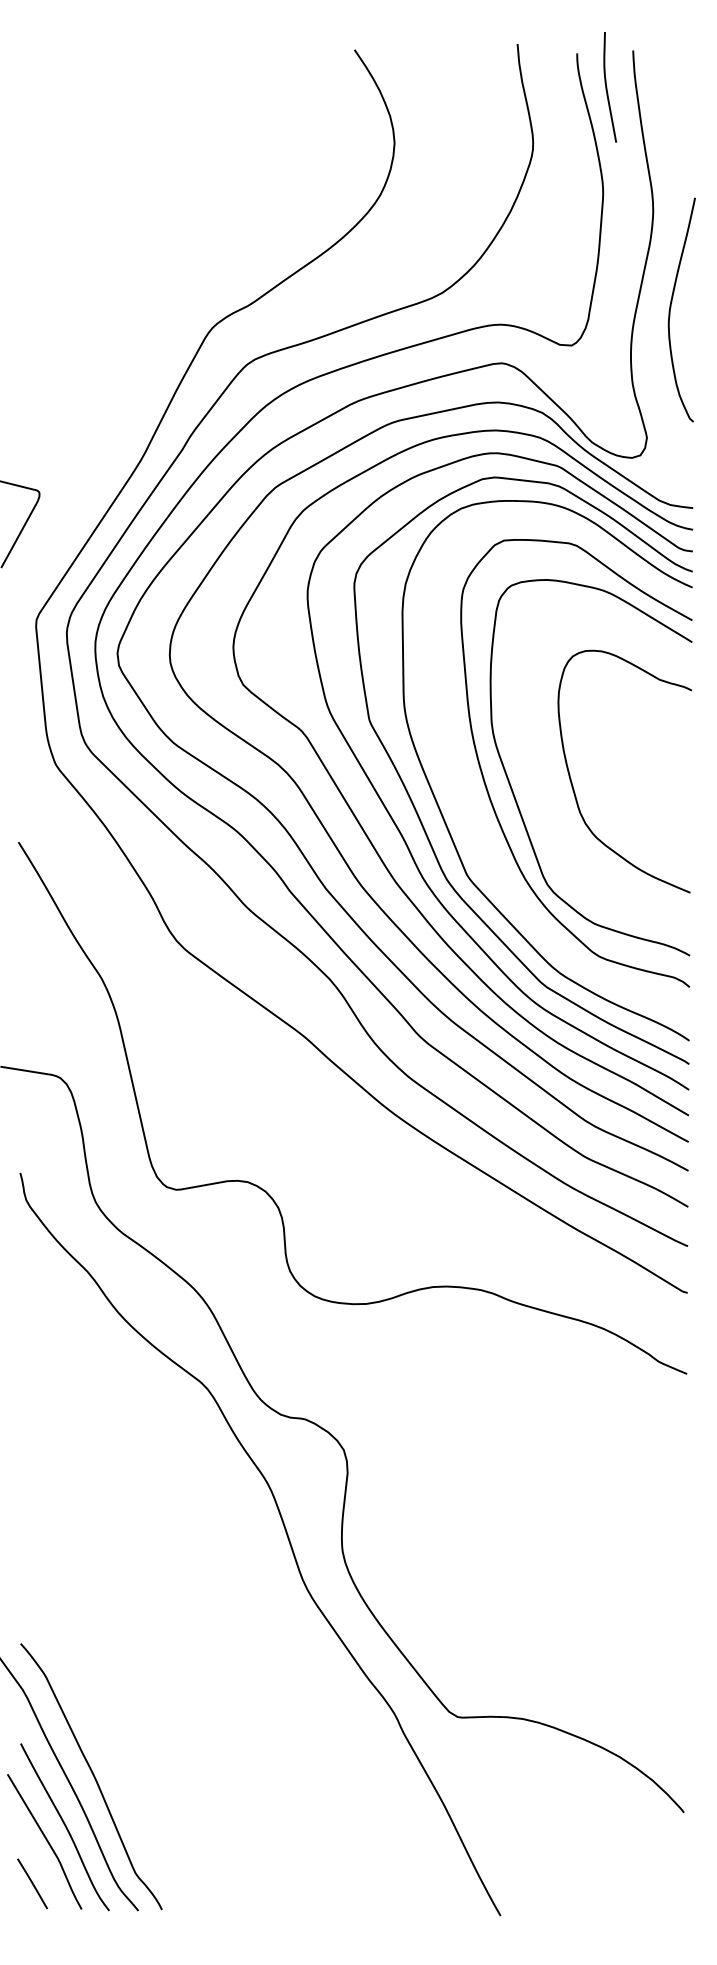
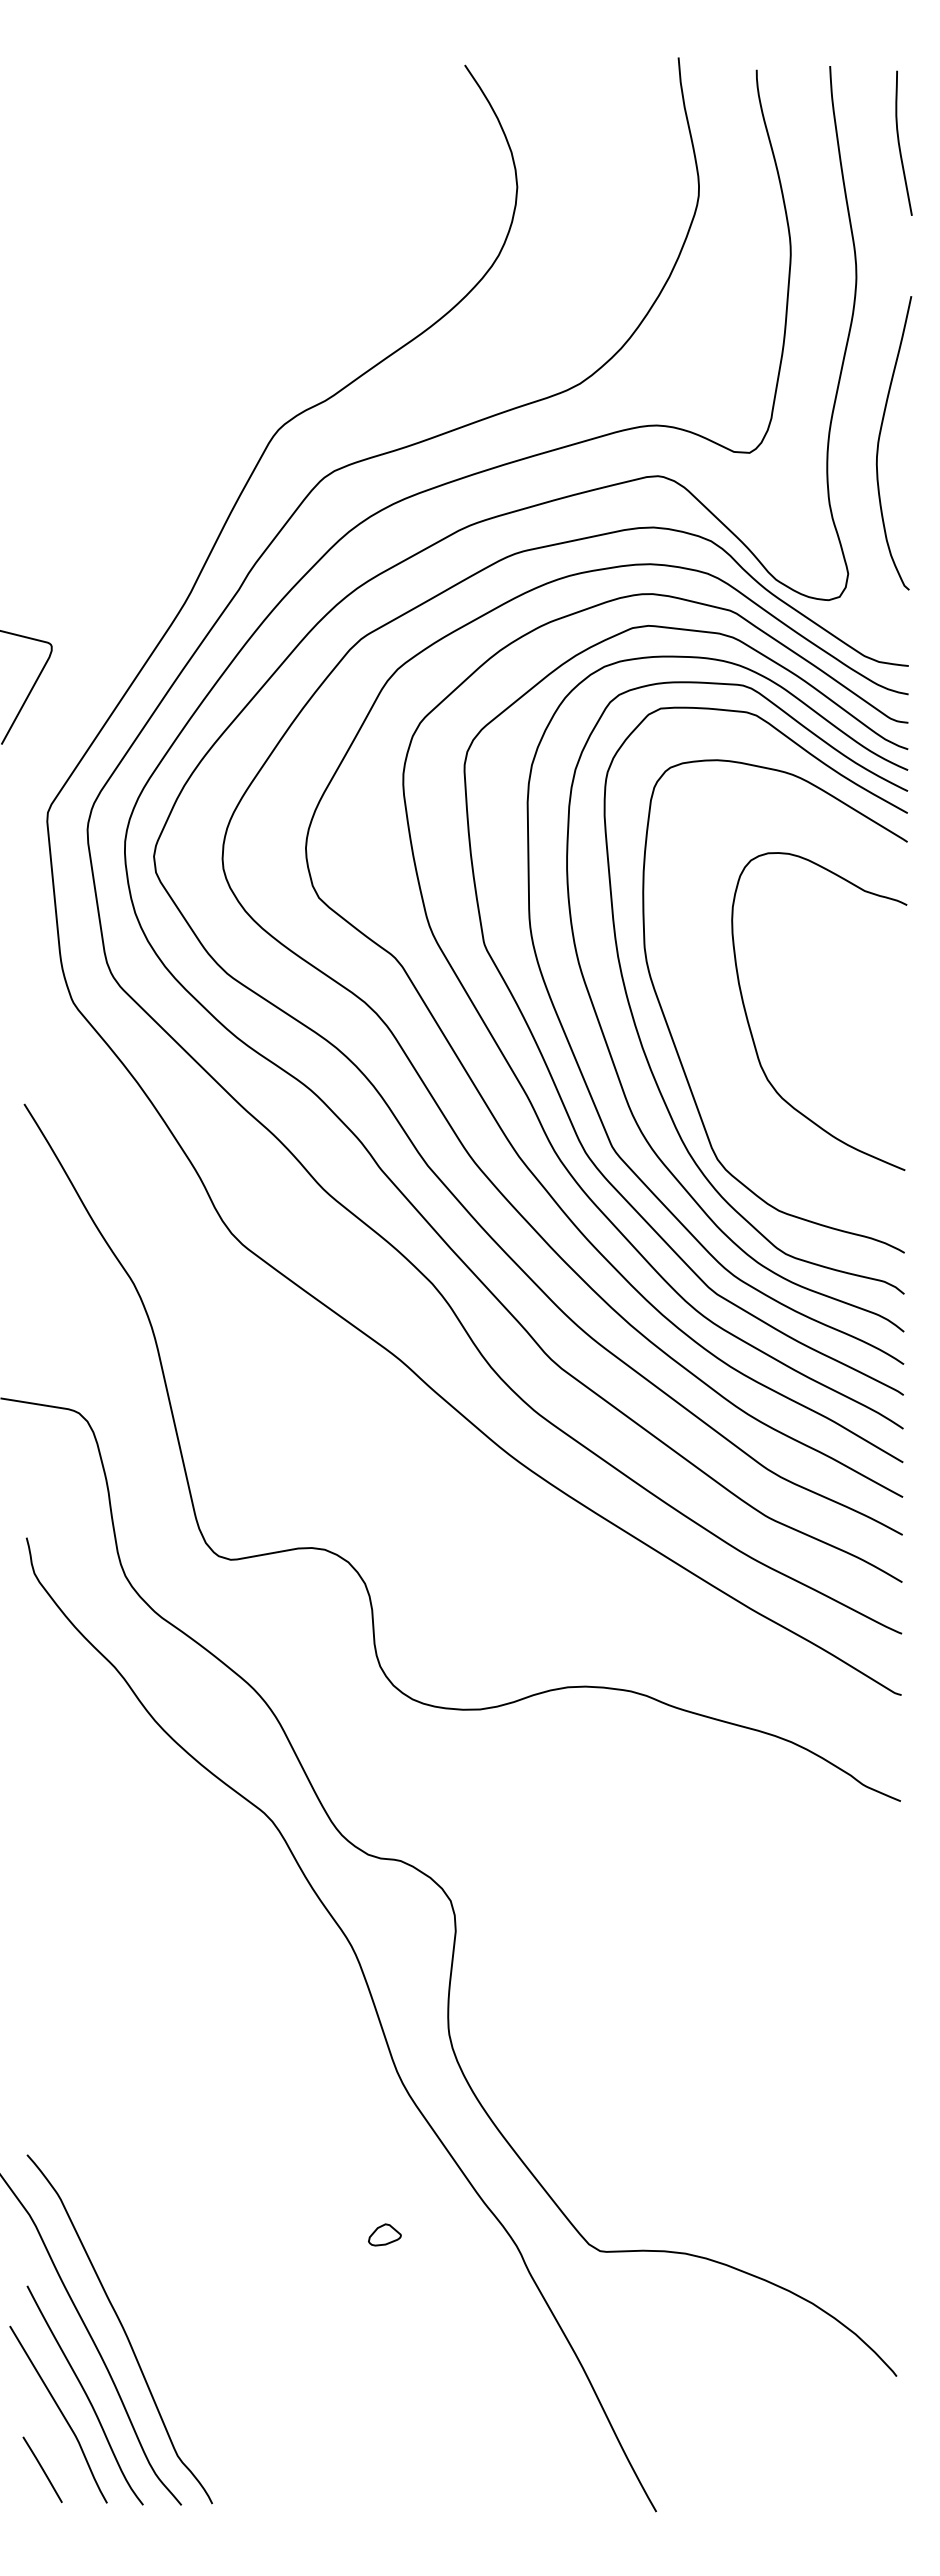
curve: (606, 86) -> (899, 142), moved
curve: (670, 310) -> (879, 443), moved
curve: (464, 799) -> (609, 1048), added
part: (293, 1704) -> (384, 2234), added

